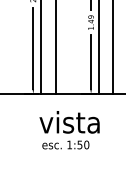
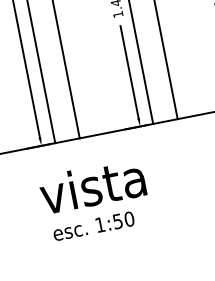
text: (69, 130) -> (95, 200), moved

